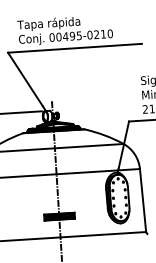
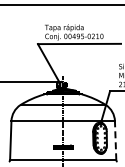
line: (142, 200) -> (115, 140), solid -> dashed

